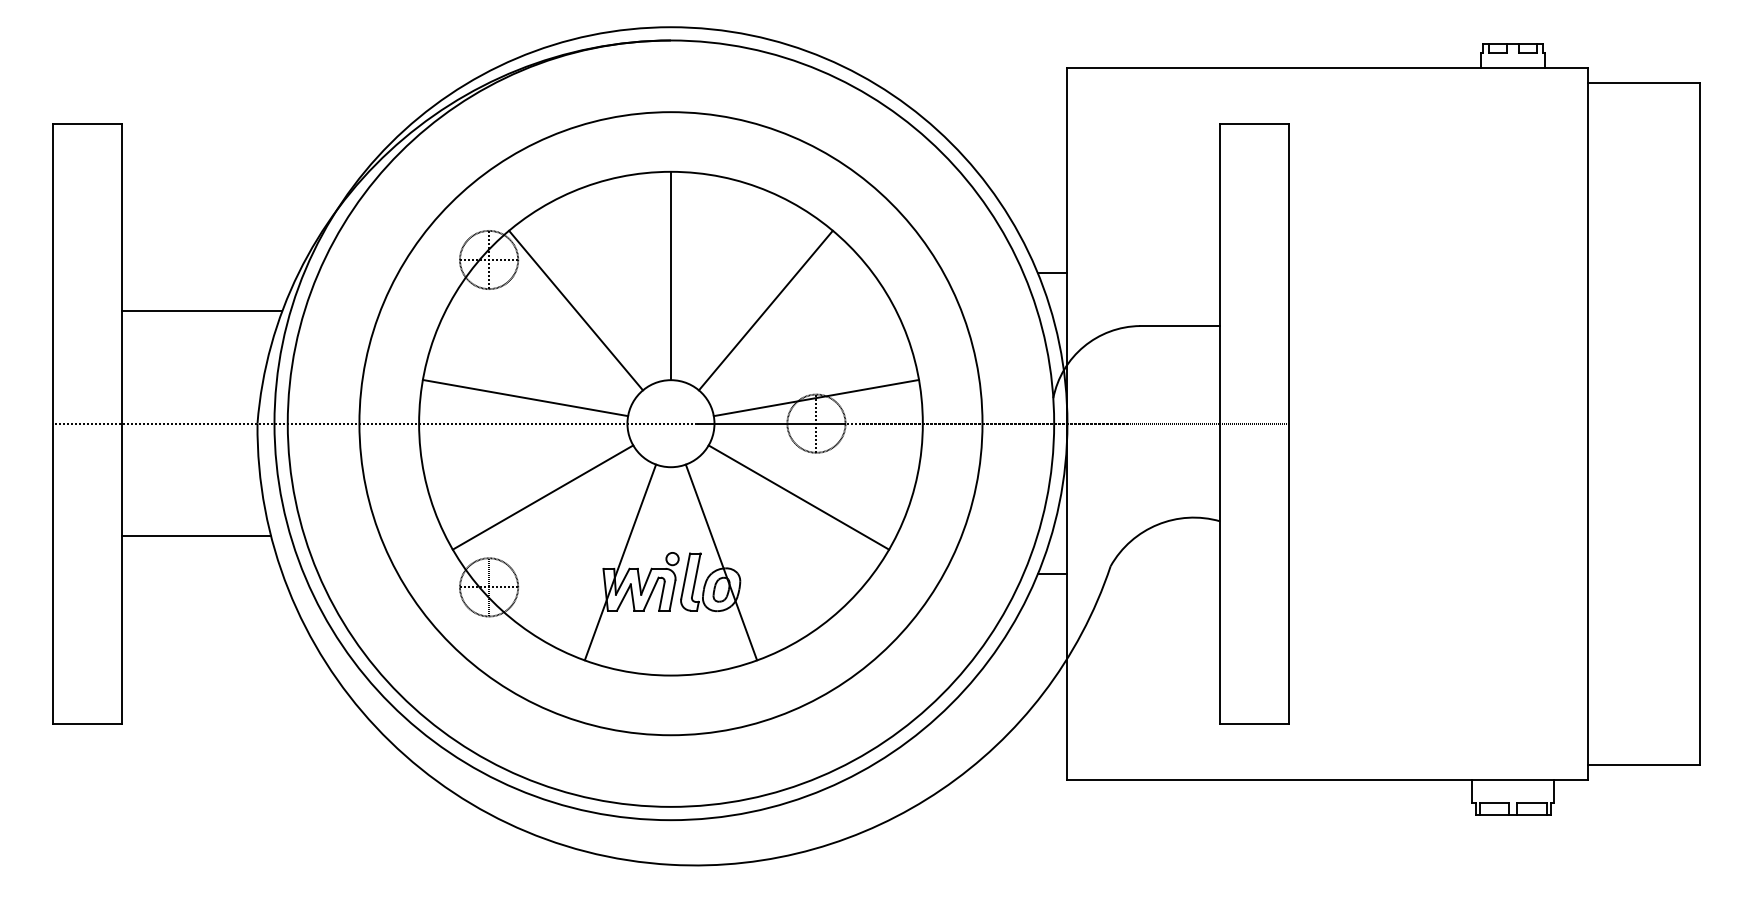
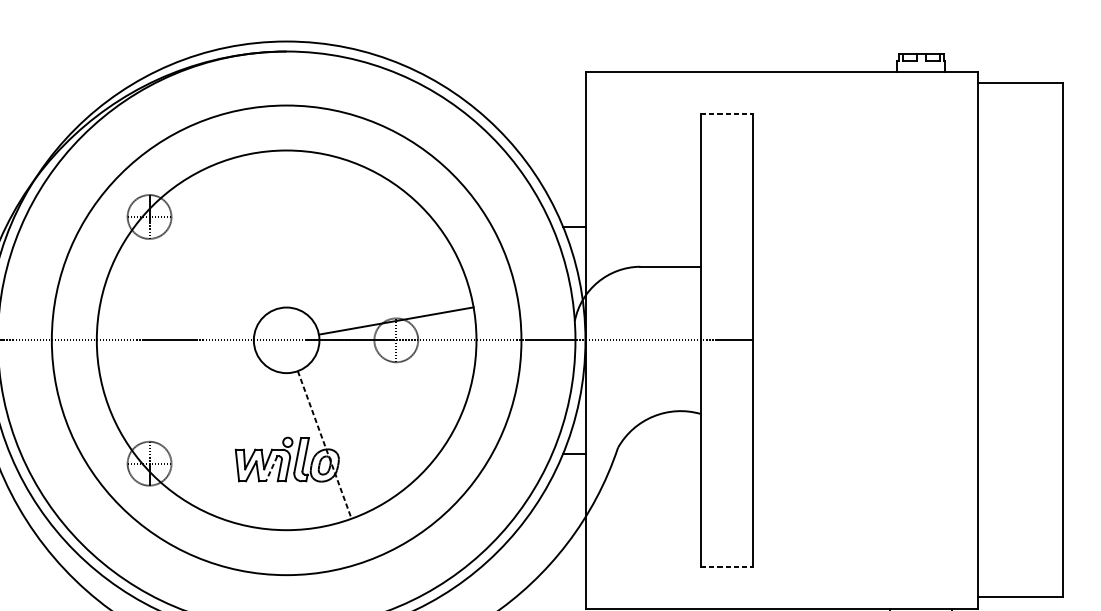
line: (1254, 123) -> (726, 114), solid -> dashed
line: (670, 275) -> (286, 228), removed
line: (576, 310) -> (215, 255), removed
line: (765, 310) -> (357, 255), removed
line: (525, 397) -> (177, 320), removed
line: (542, 497) -> (189, 395), removed
line: (798, 497) -> (382, 395), removed
line: (620, 562) -> (248, 444), removed
line: (721, 562) -> (324, 444), solid -> dashed
line: (650, 594) -> (271, 469), solid -> dashed
line: (1254, 723) -> (726, 566), solid -> dashed

